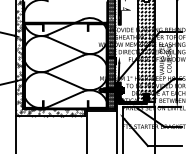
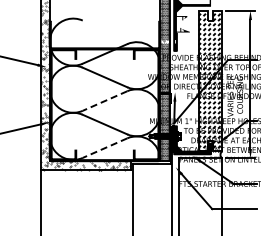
line: (65, 63) -> (104, 101), solid -> dashed
line: (65, 99) -> (104, 148), solid -> dashed

